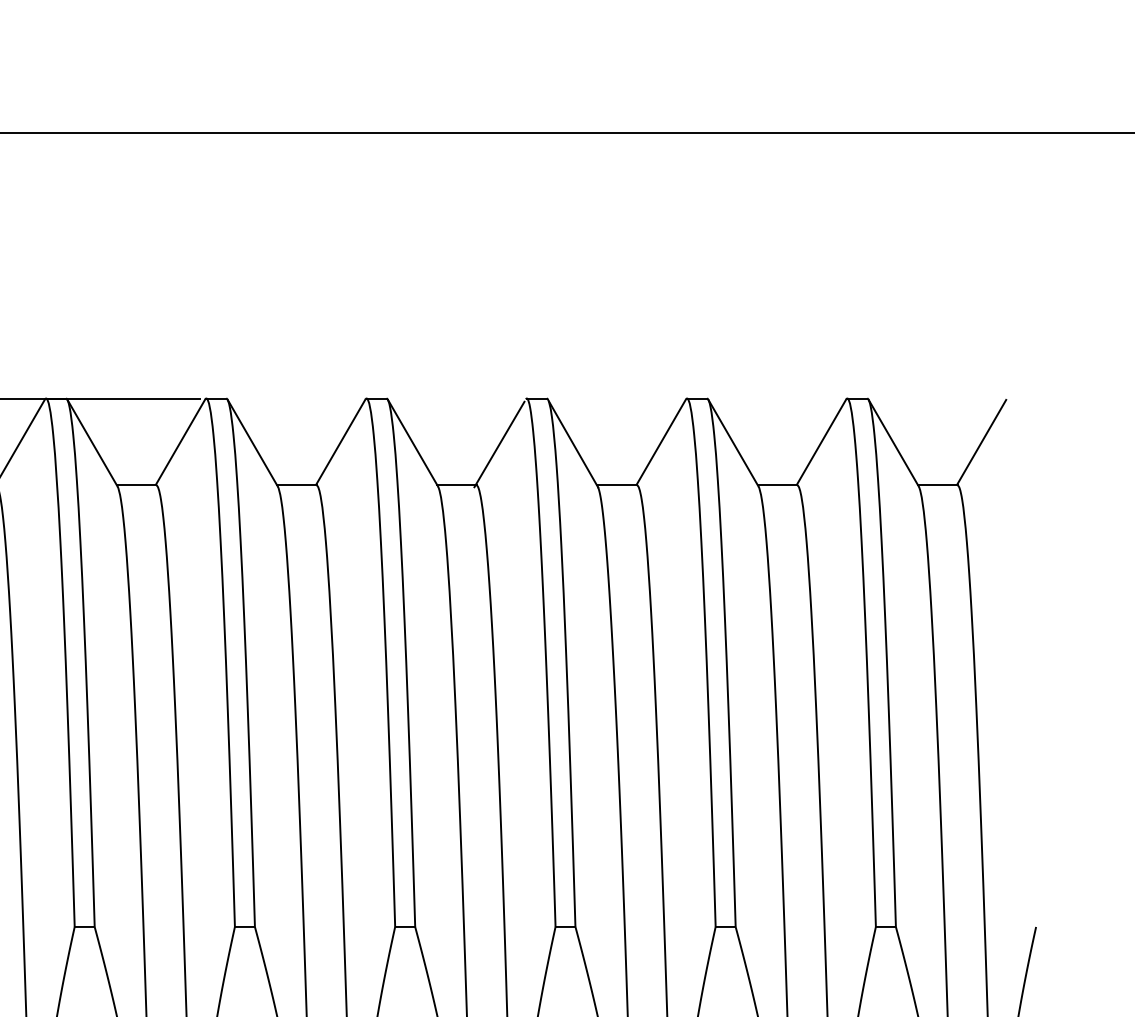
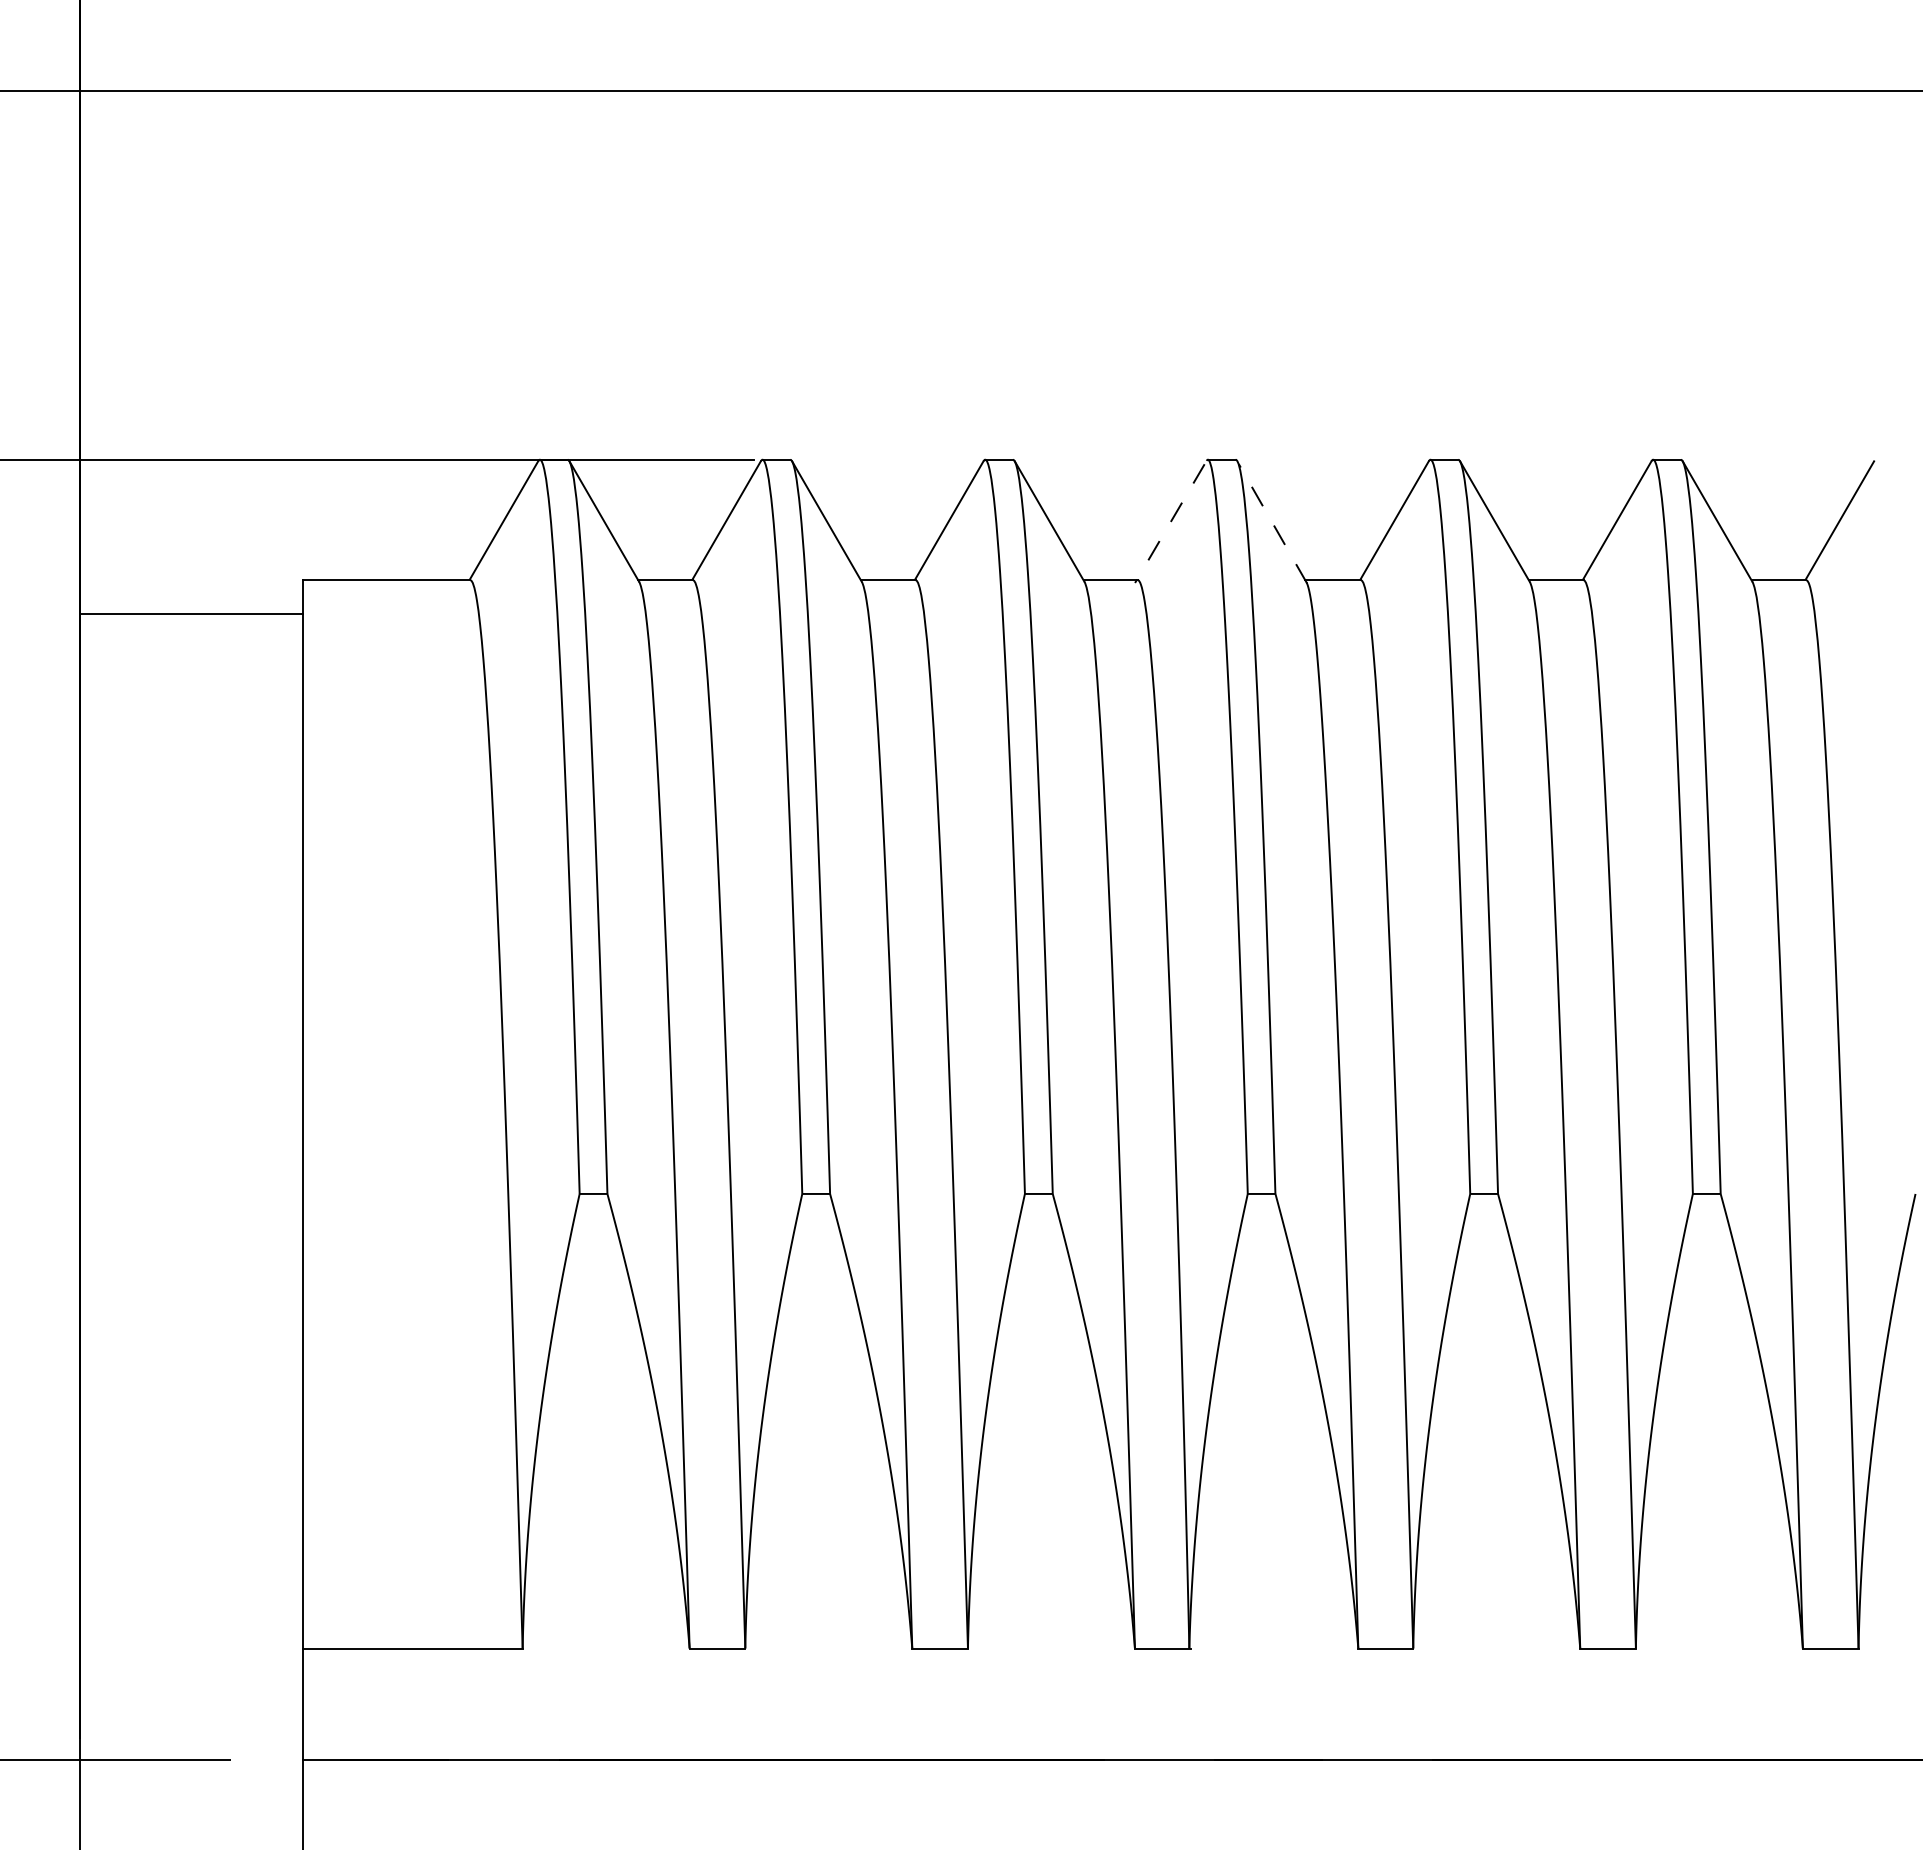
line: (499, 444) -> (1169, 523), solid -> dashed
line: (573, 444) -> (1272, 523), solid -> dashed

